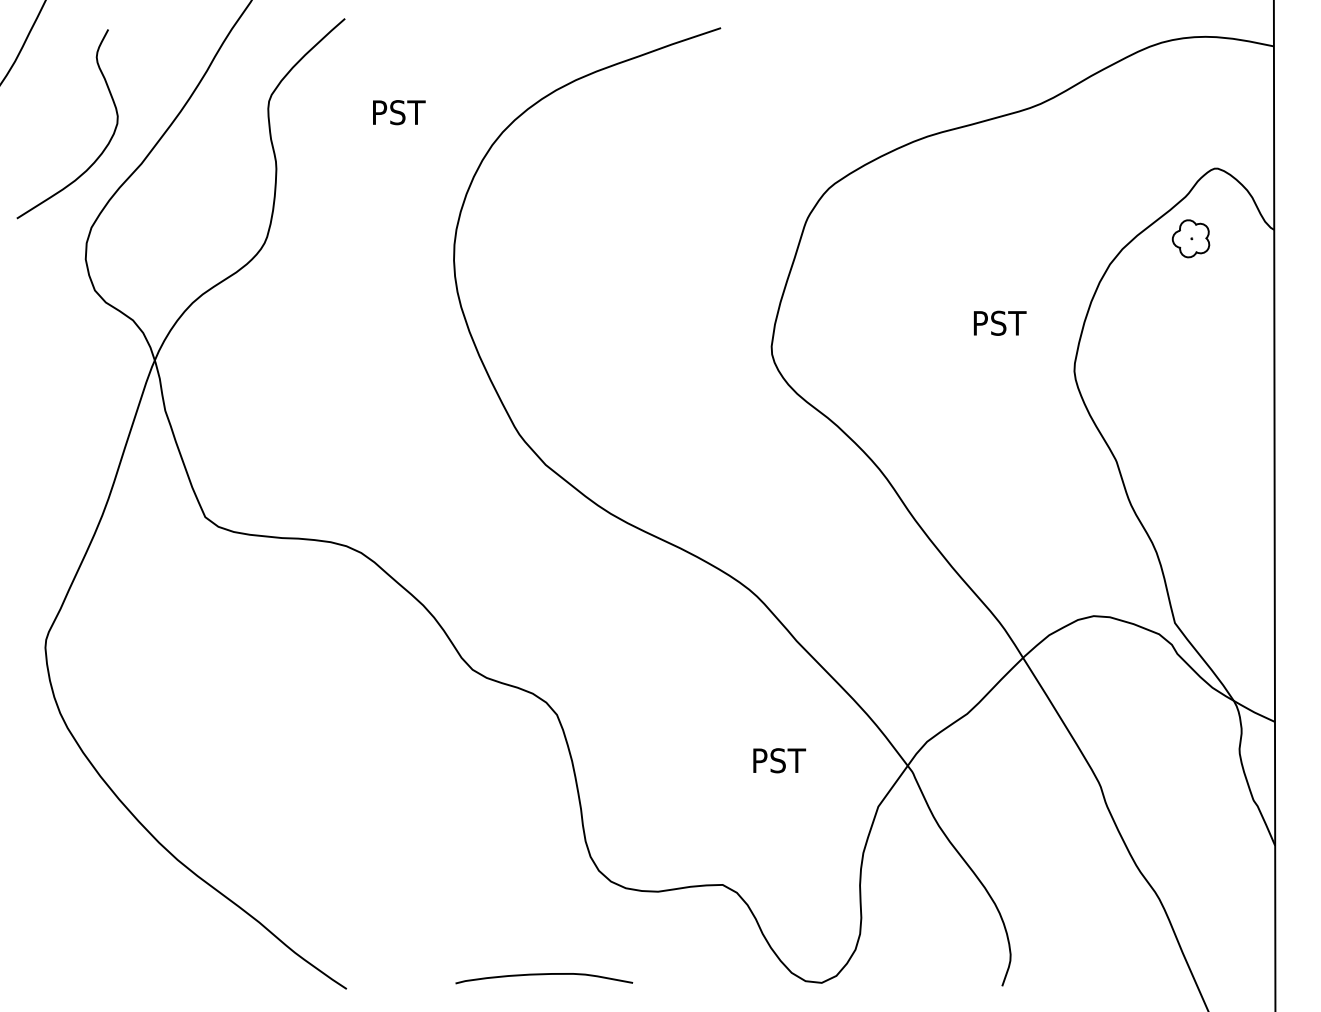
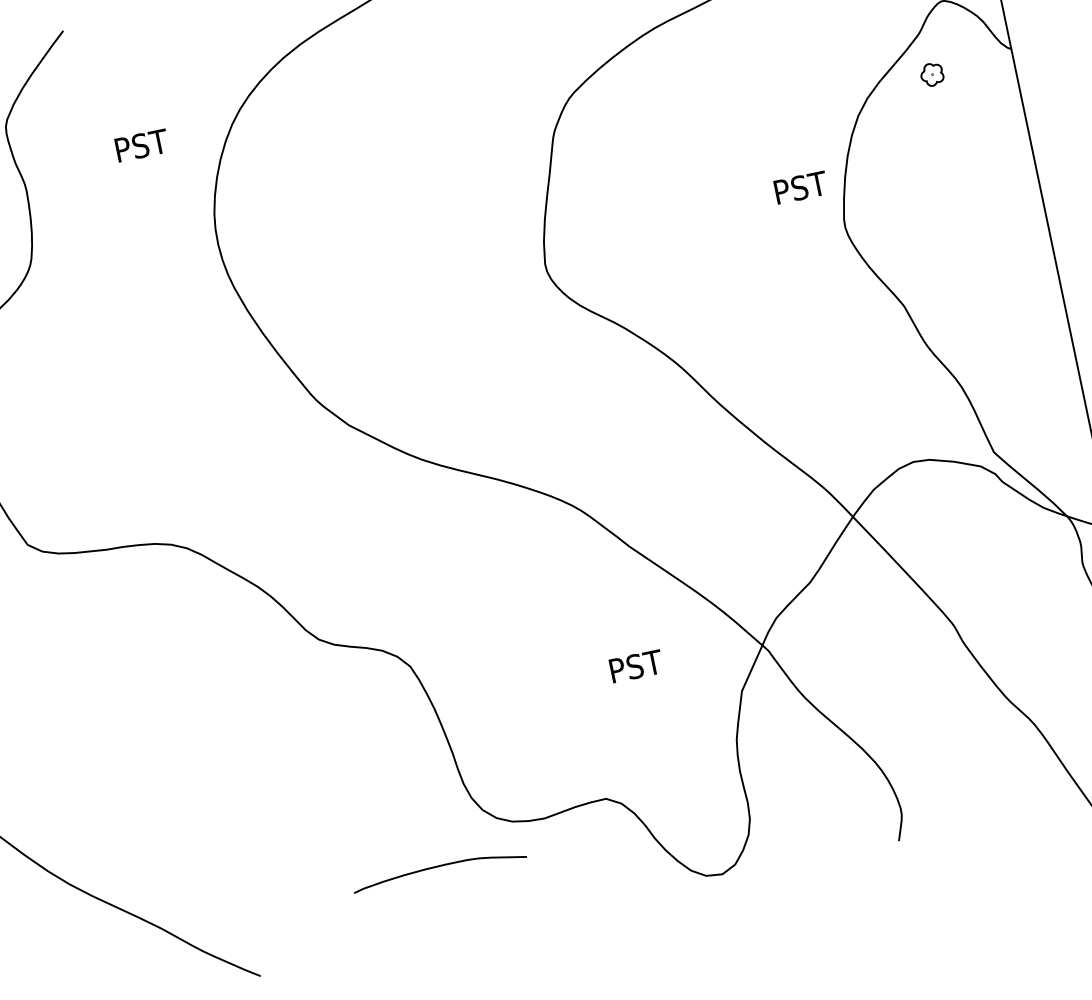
text: (399, 112) -> (142, 145), moved
part: (1190, 238) -> (931, 74), size x0.6
text: (1000, 322) -> (801, 186), moved
curve: (544, 975) -> (439, 867), moved

